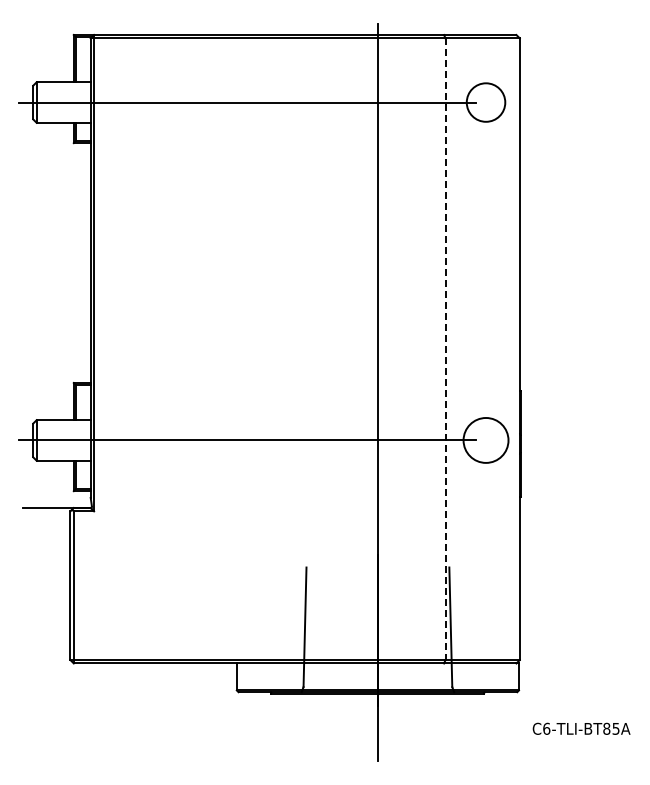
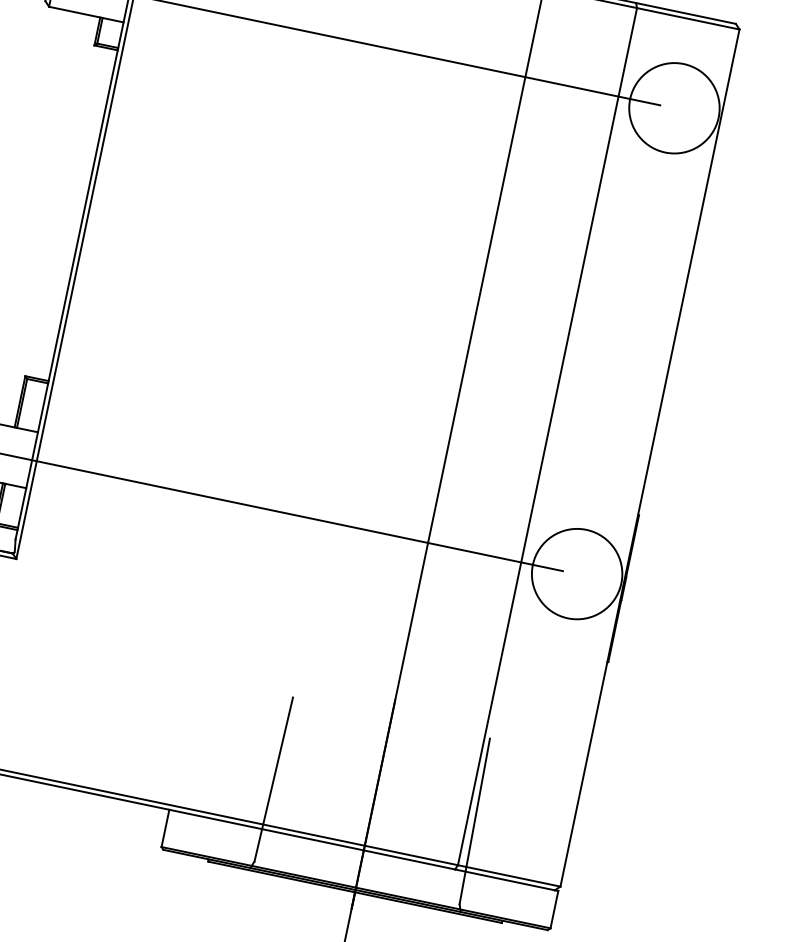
circle: (485, 102) -> (673, 108), size x1.67
line: (445, 349) -> (547, 437), dashed -> solid
circle: (485, 440) -> (576, 574), size x1.43

